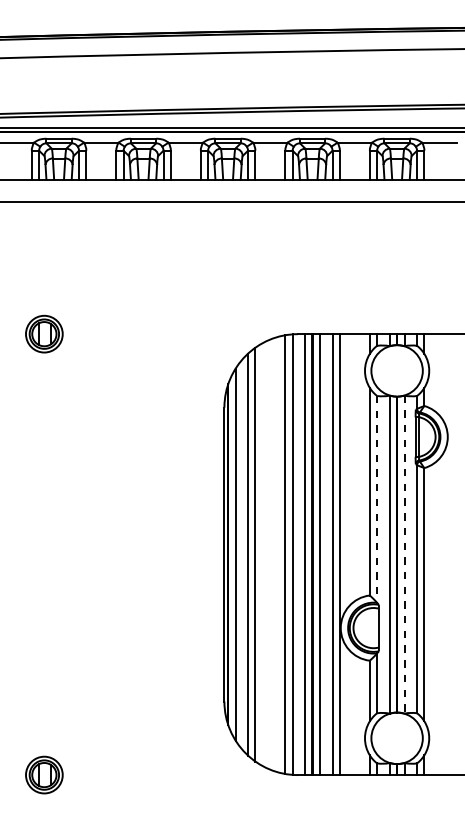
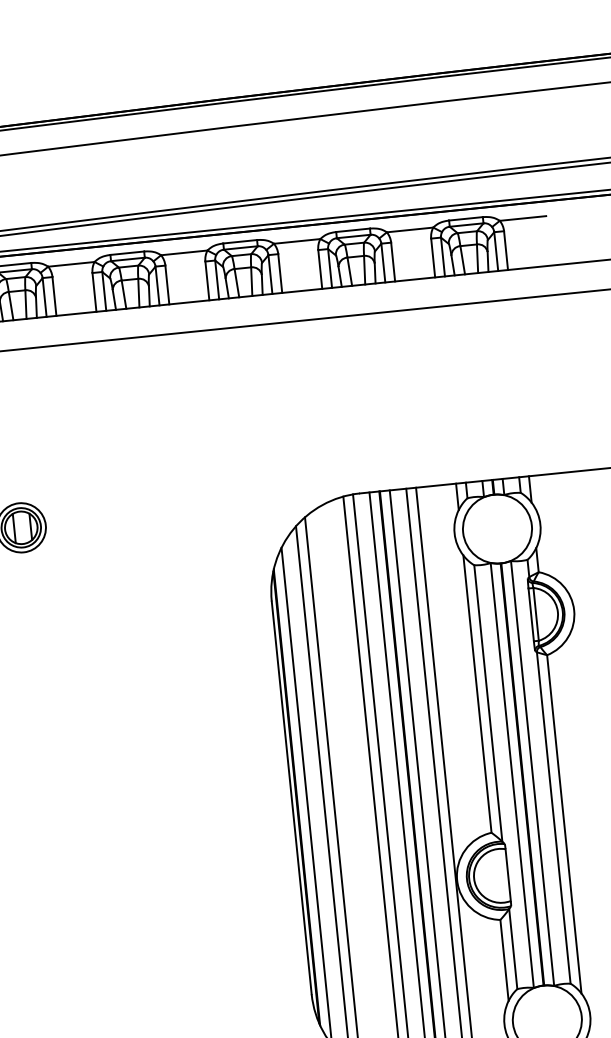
line: (377, 499) -> (488, 703), dashed -> solid
line: (404, 555) -> (532, 774), dashed -> solid

